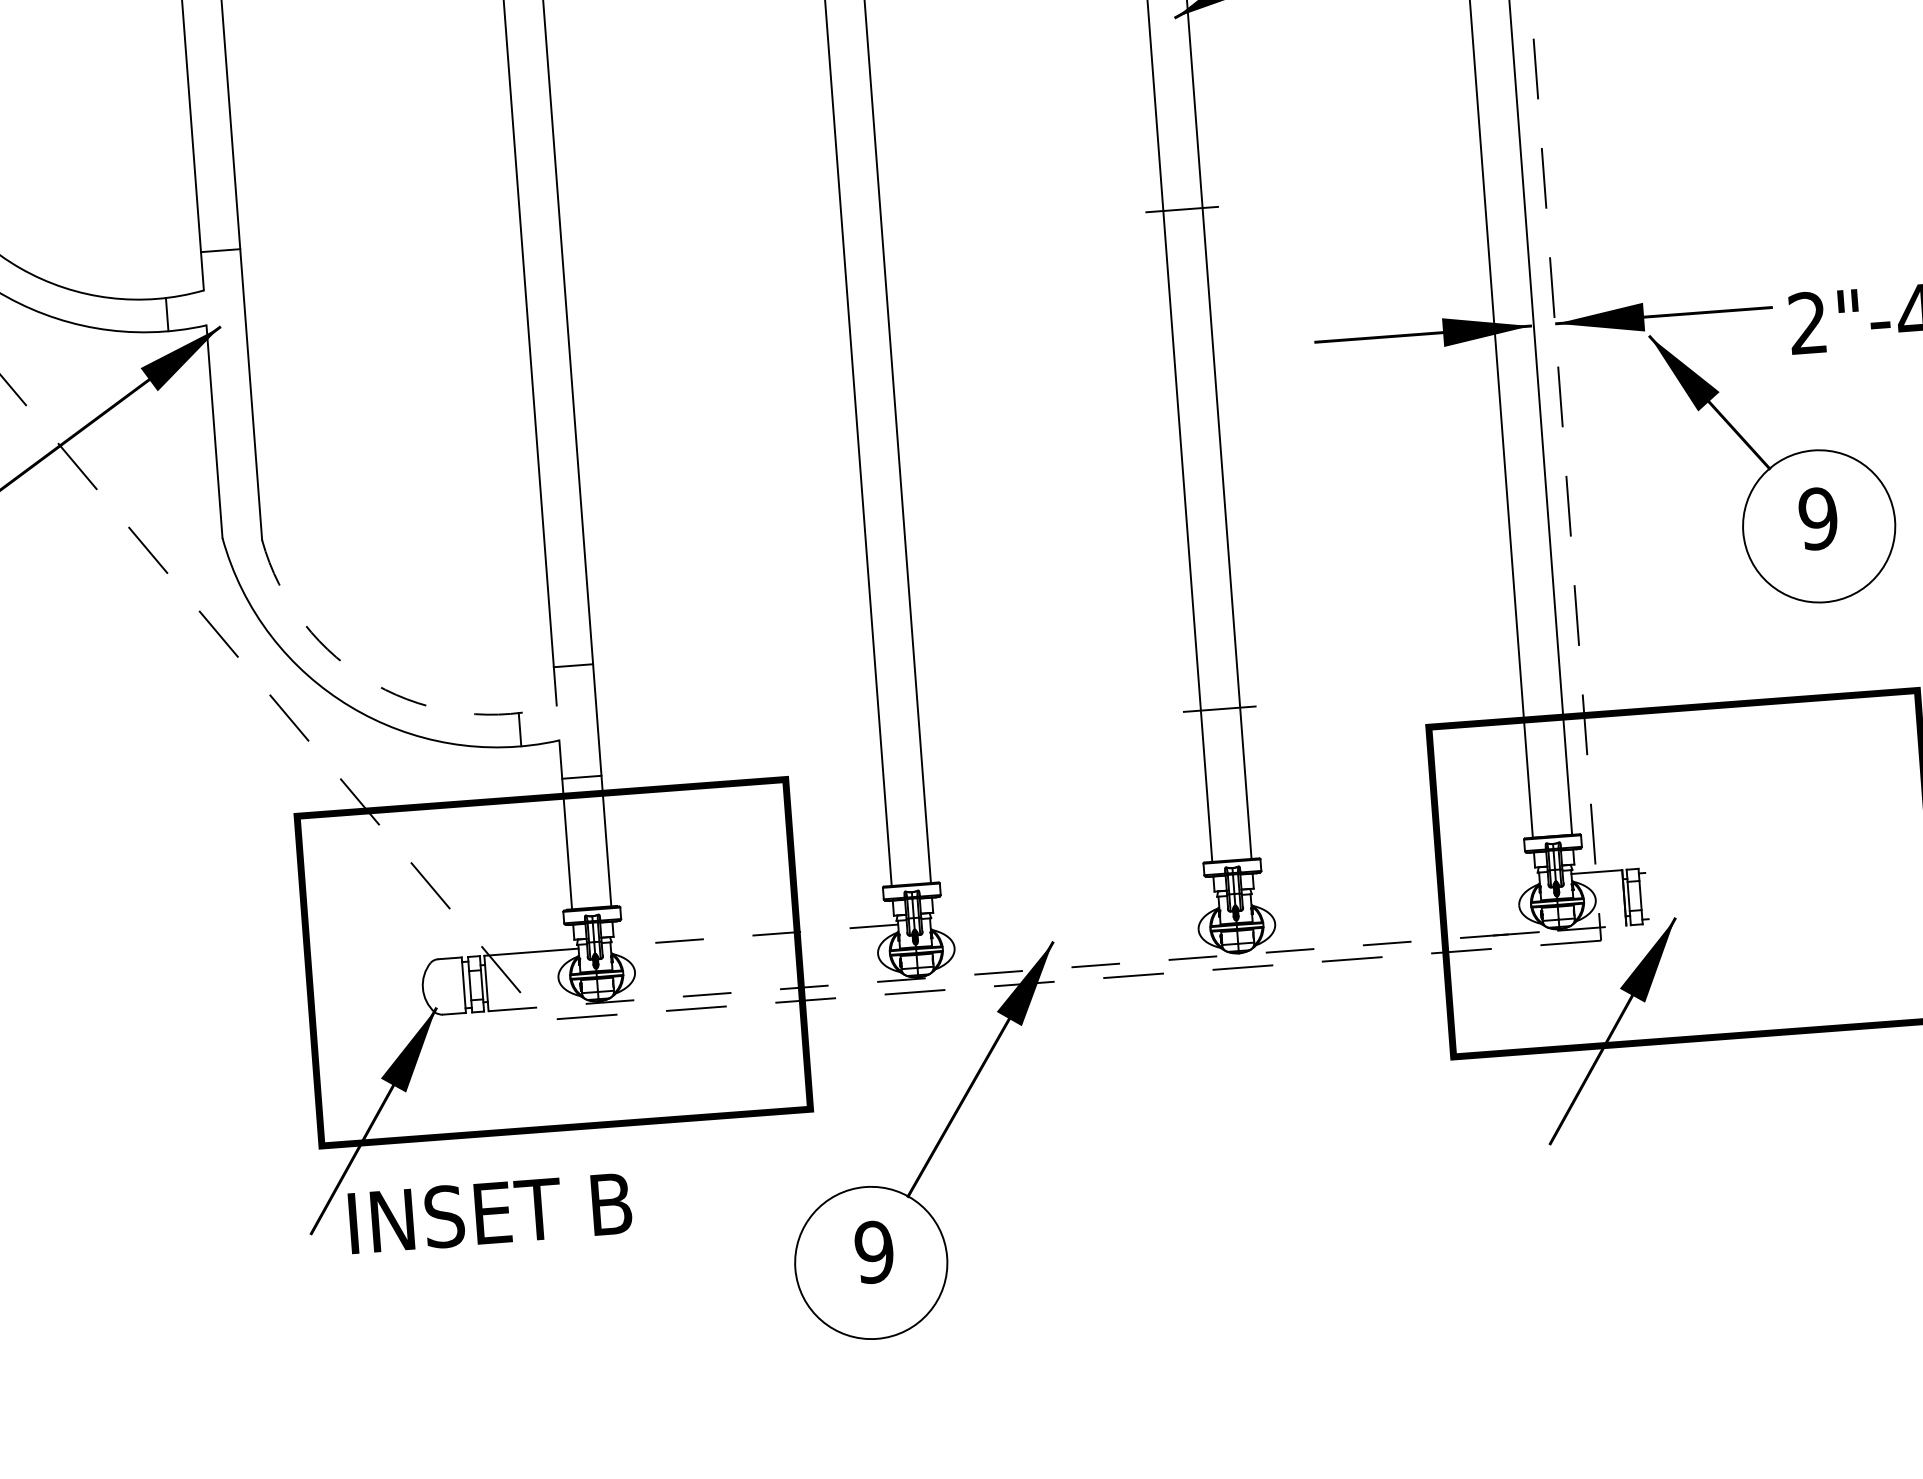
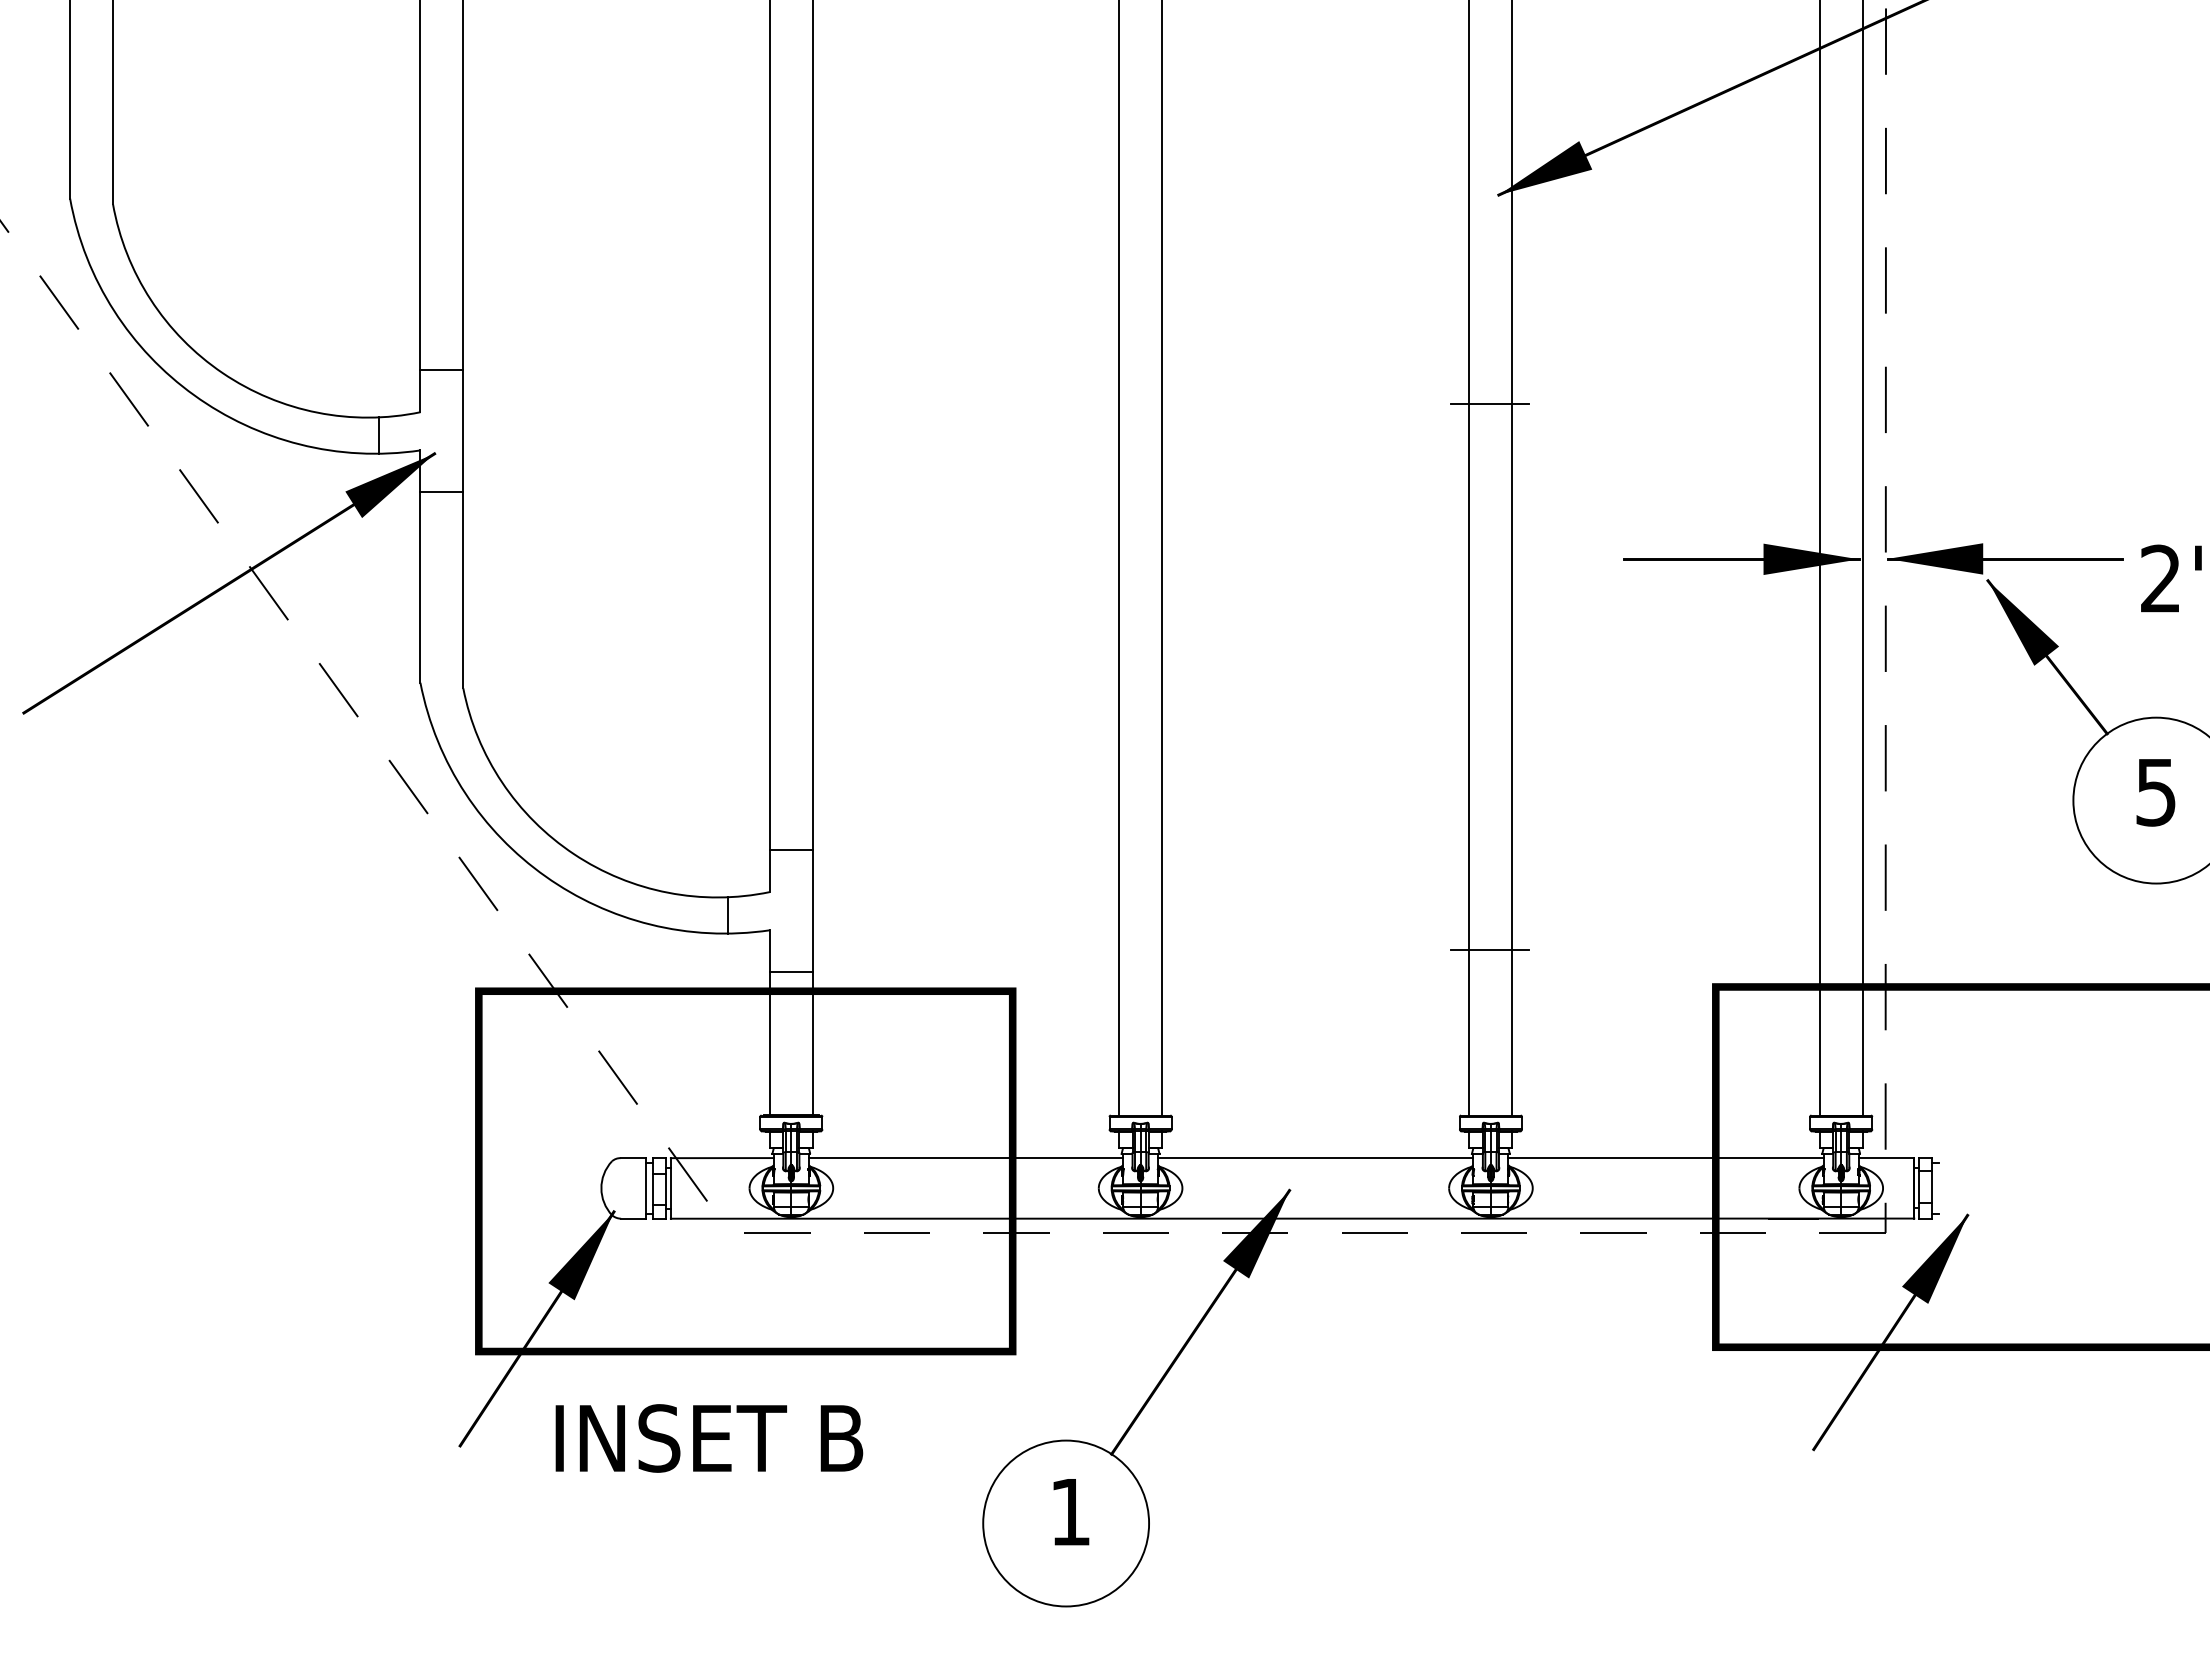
line: (228, 362) -> (441, 492), added
text: (1817, 519) -> (2155, 792), 9 -> 5
line: (375, 684) -> (574, 854), dashed -> solid
line: (1394, 887) -> (1665, 1158), added
line: (1074, 911) -> (1315, 1158), added
line: (754, 935) -> (965, 1158), dashed -> solid
line: (1057, 968) -> (1292, 1218), dashed -> solid
text: (490, 1213) -> (709, 1438), moved
text: (873, 1251) -> (1069, 1511), 9 -> 1

